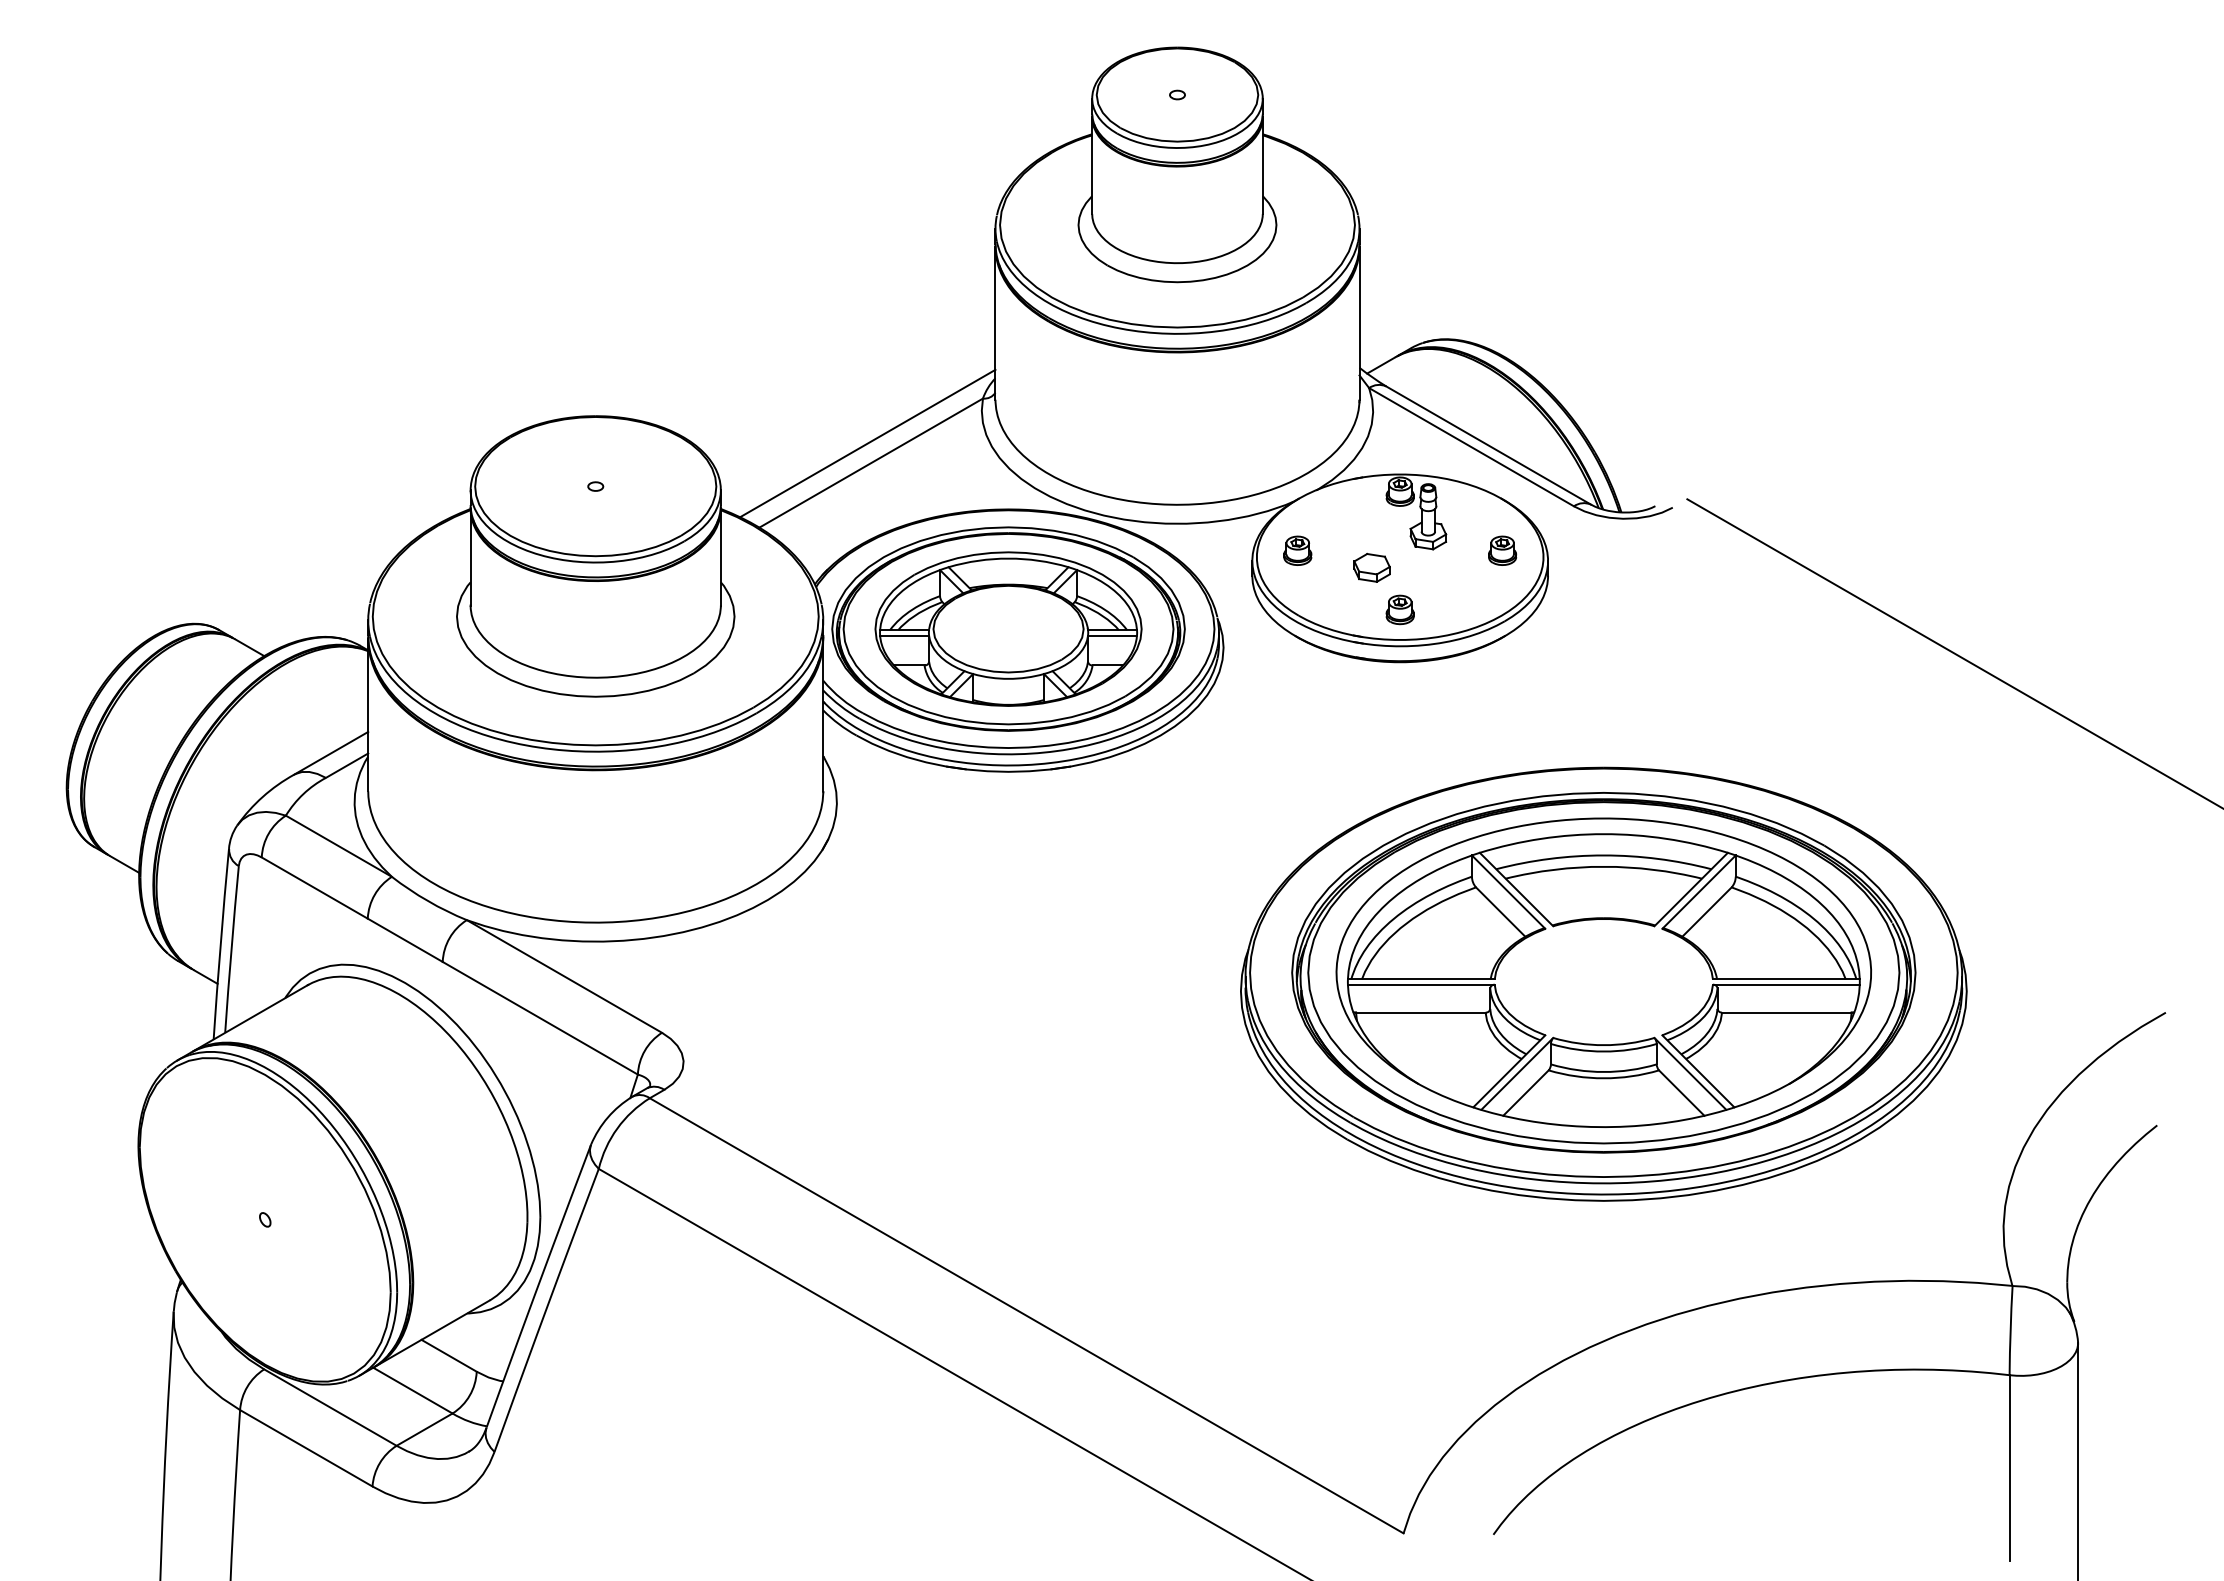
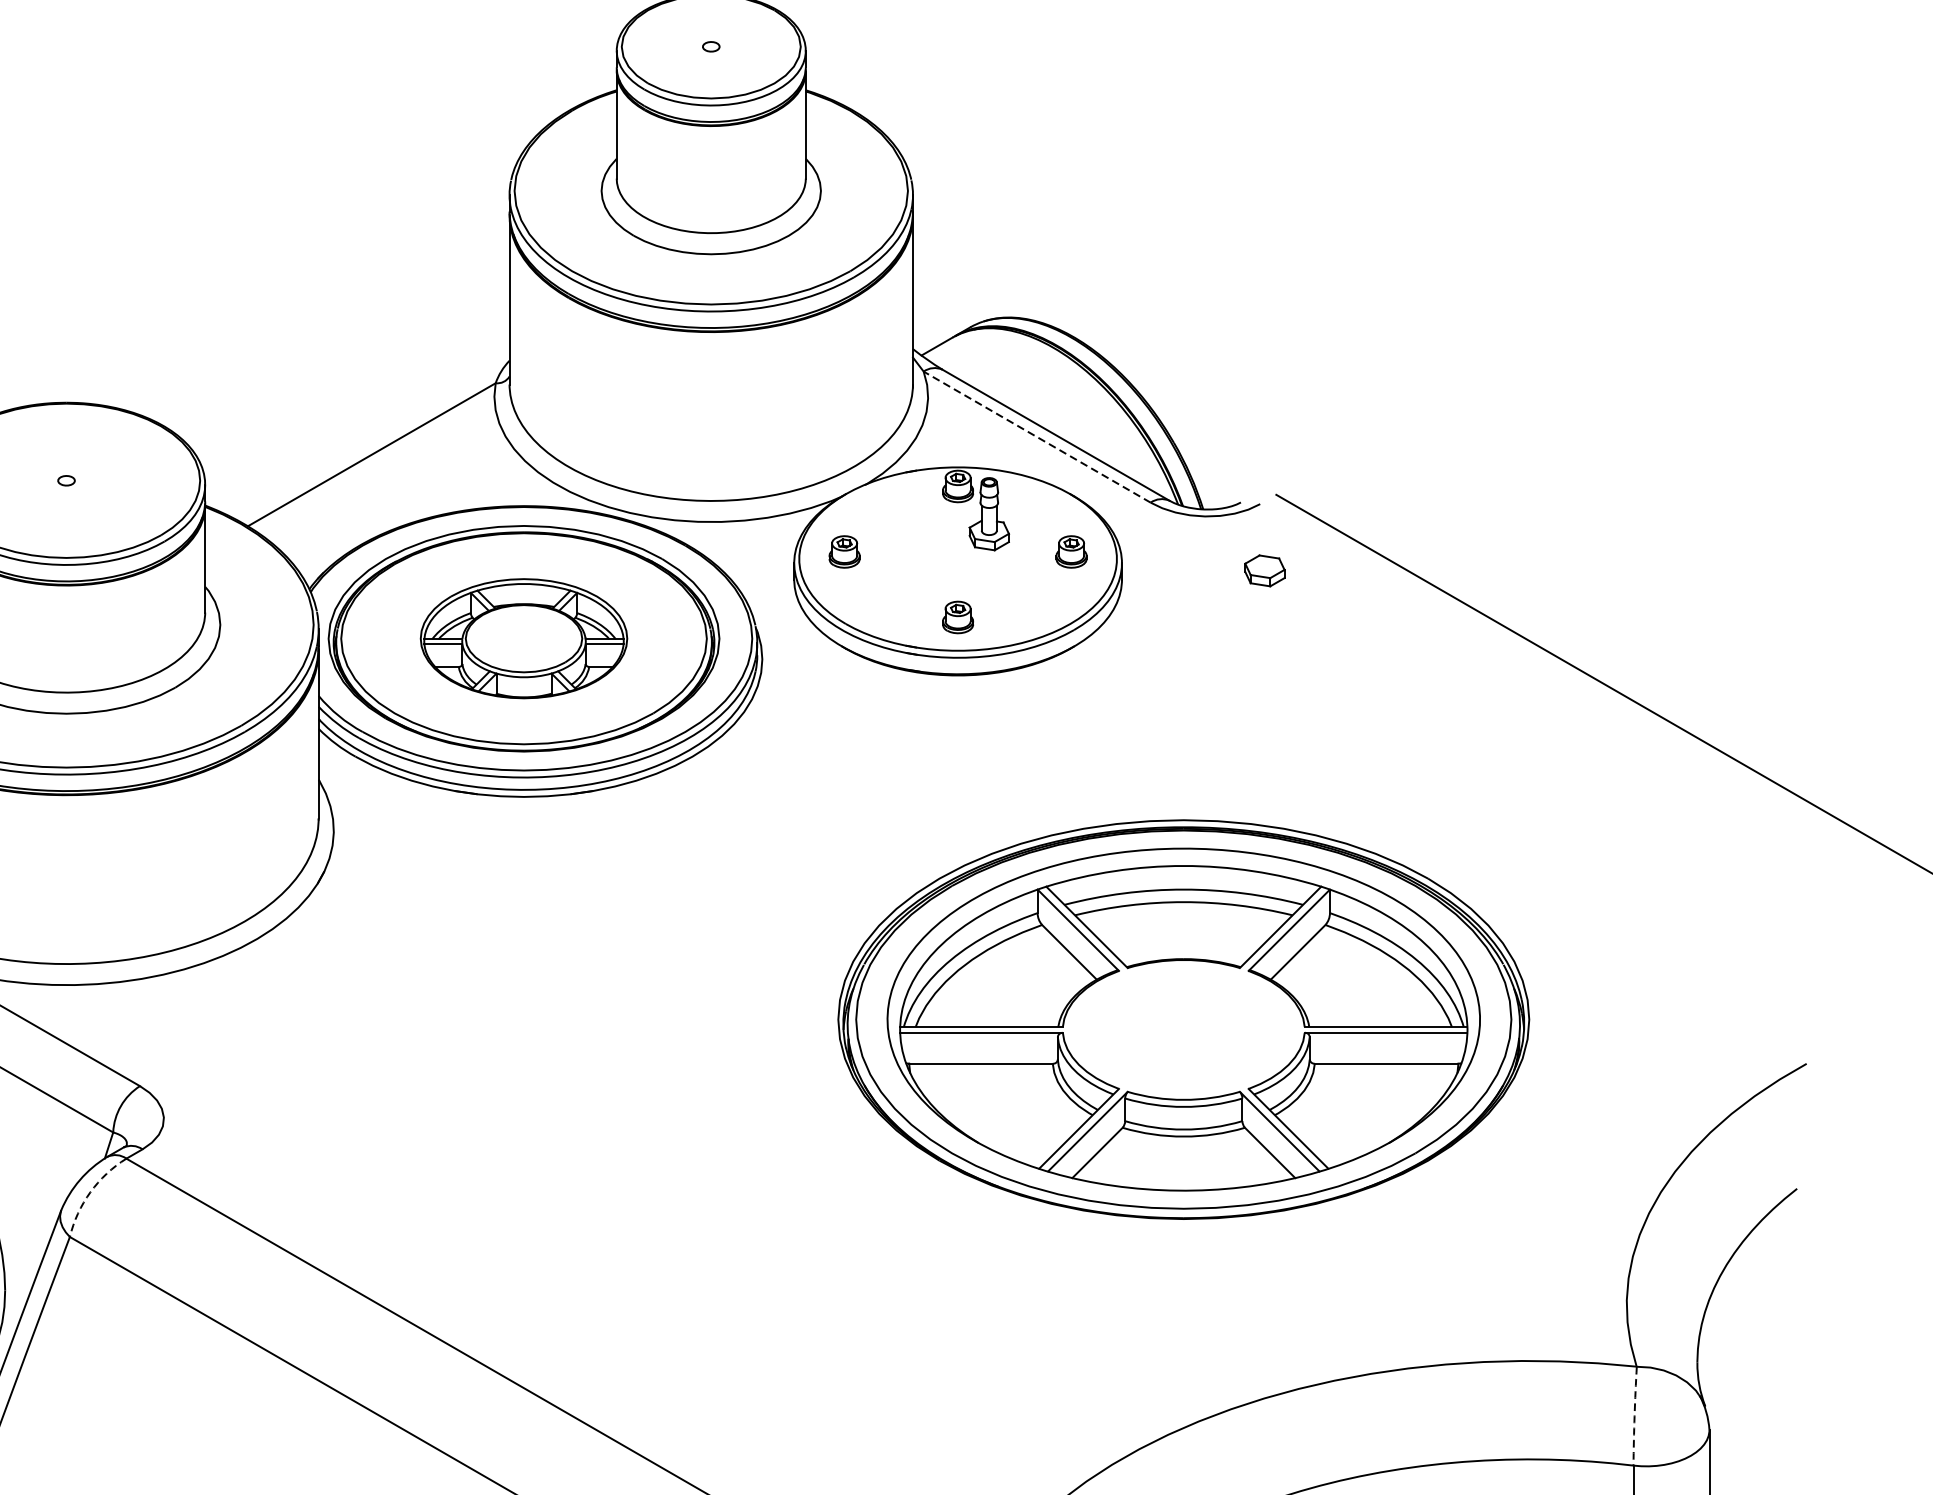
line: (867, 443) -> (367, 433), removed
line: (1471, 446) -> (1037, 436), solid -> dashed
part: (1371, 567) -> (1264, 570), moved
part: (1008, 628) -> (523, 638), size x0.7
part: (1603, 983) -> (1183, 1031), removed
arc: (617, 1128) -> (90, 1192), solid -> dashed
arc: (2010, 1330) -> (1634, 1416), solid -> dashed

